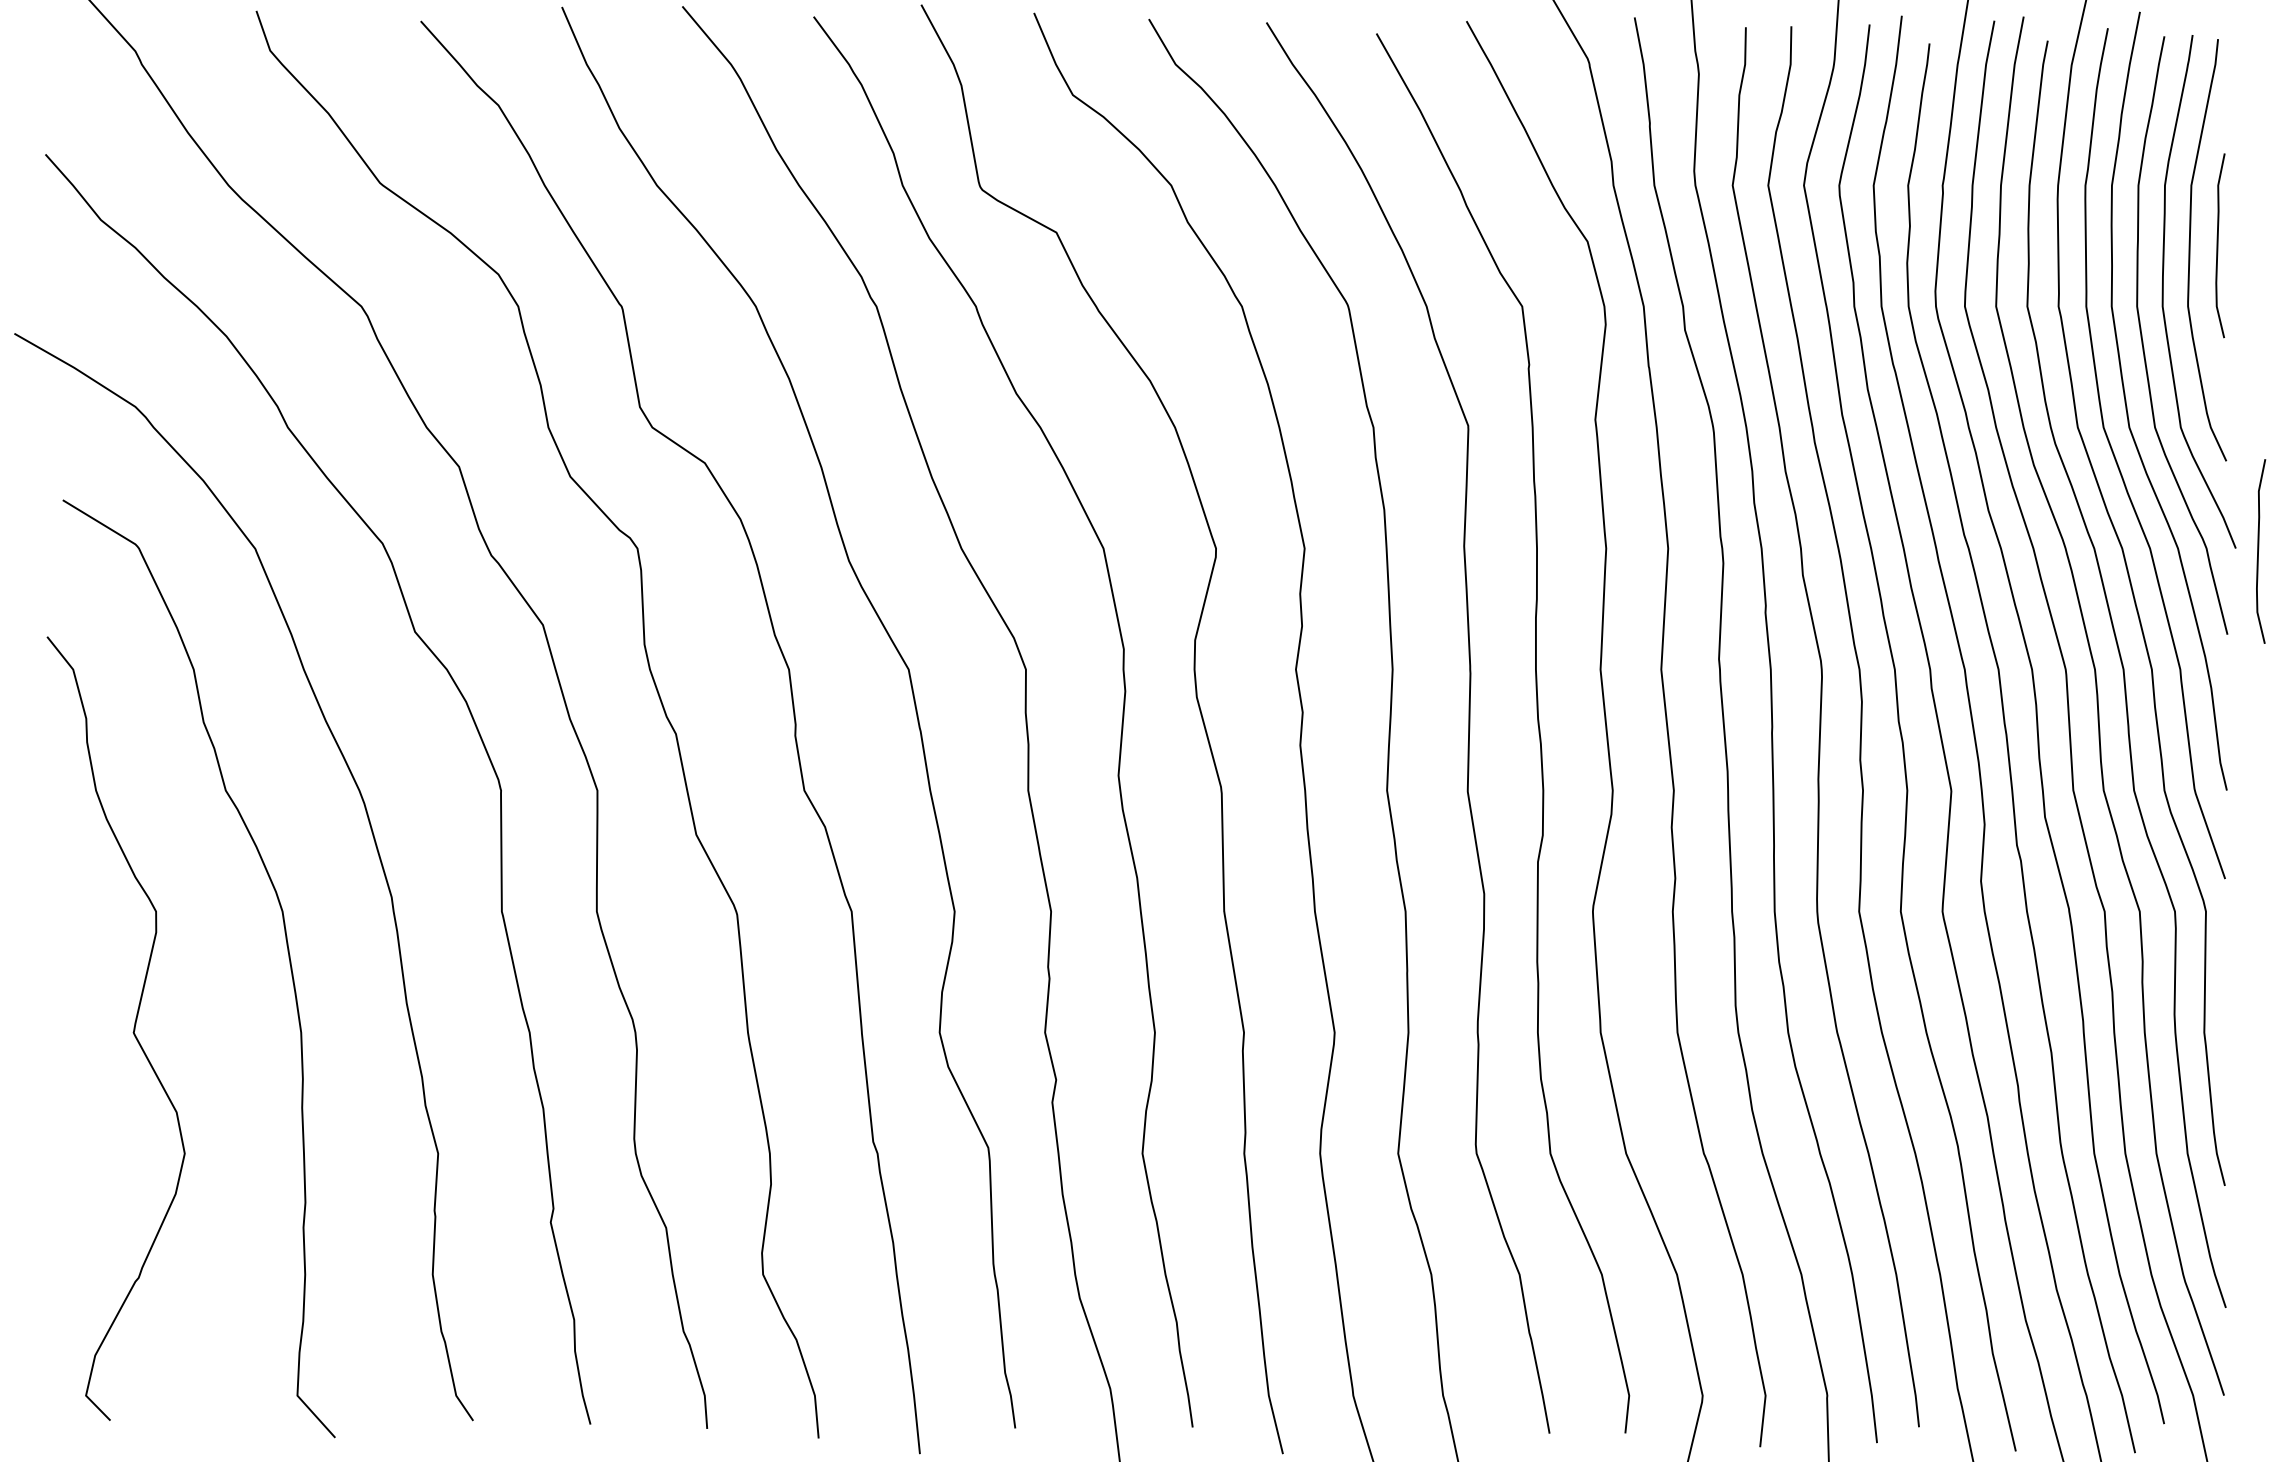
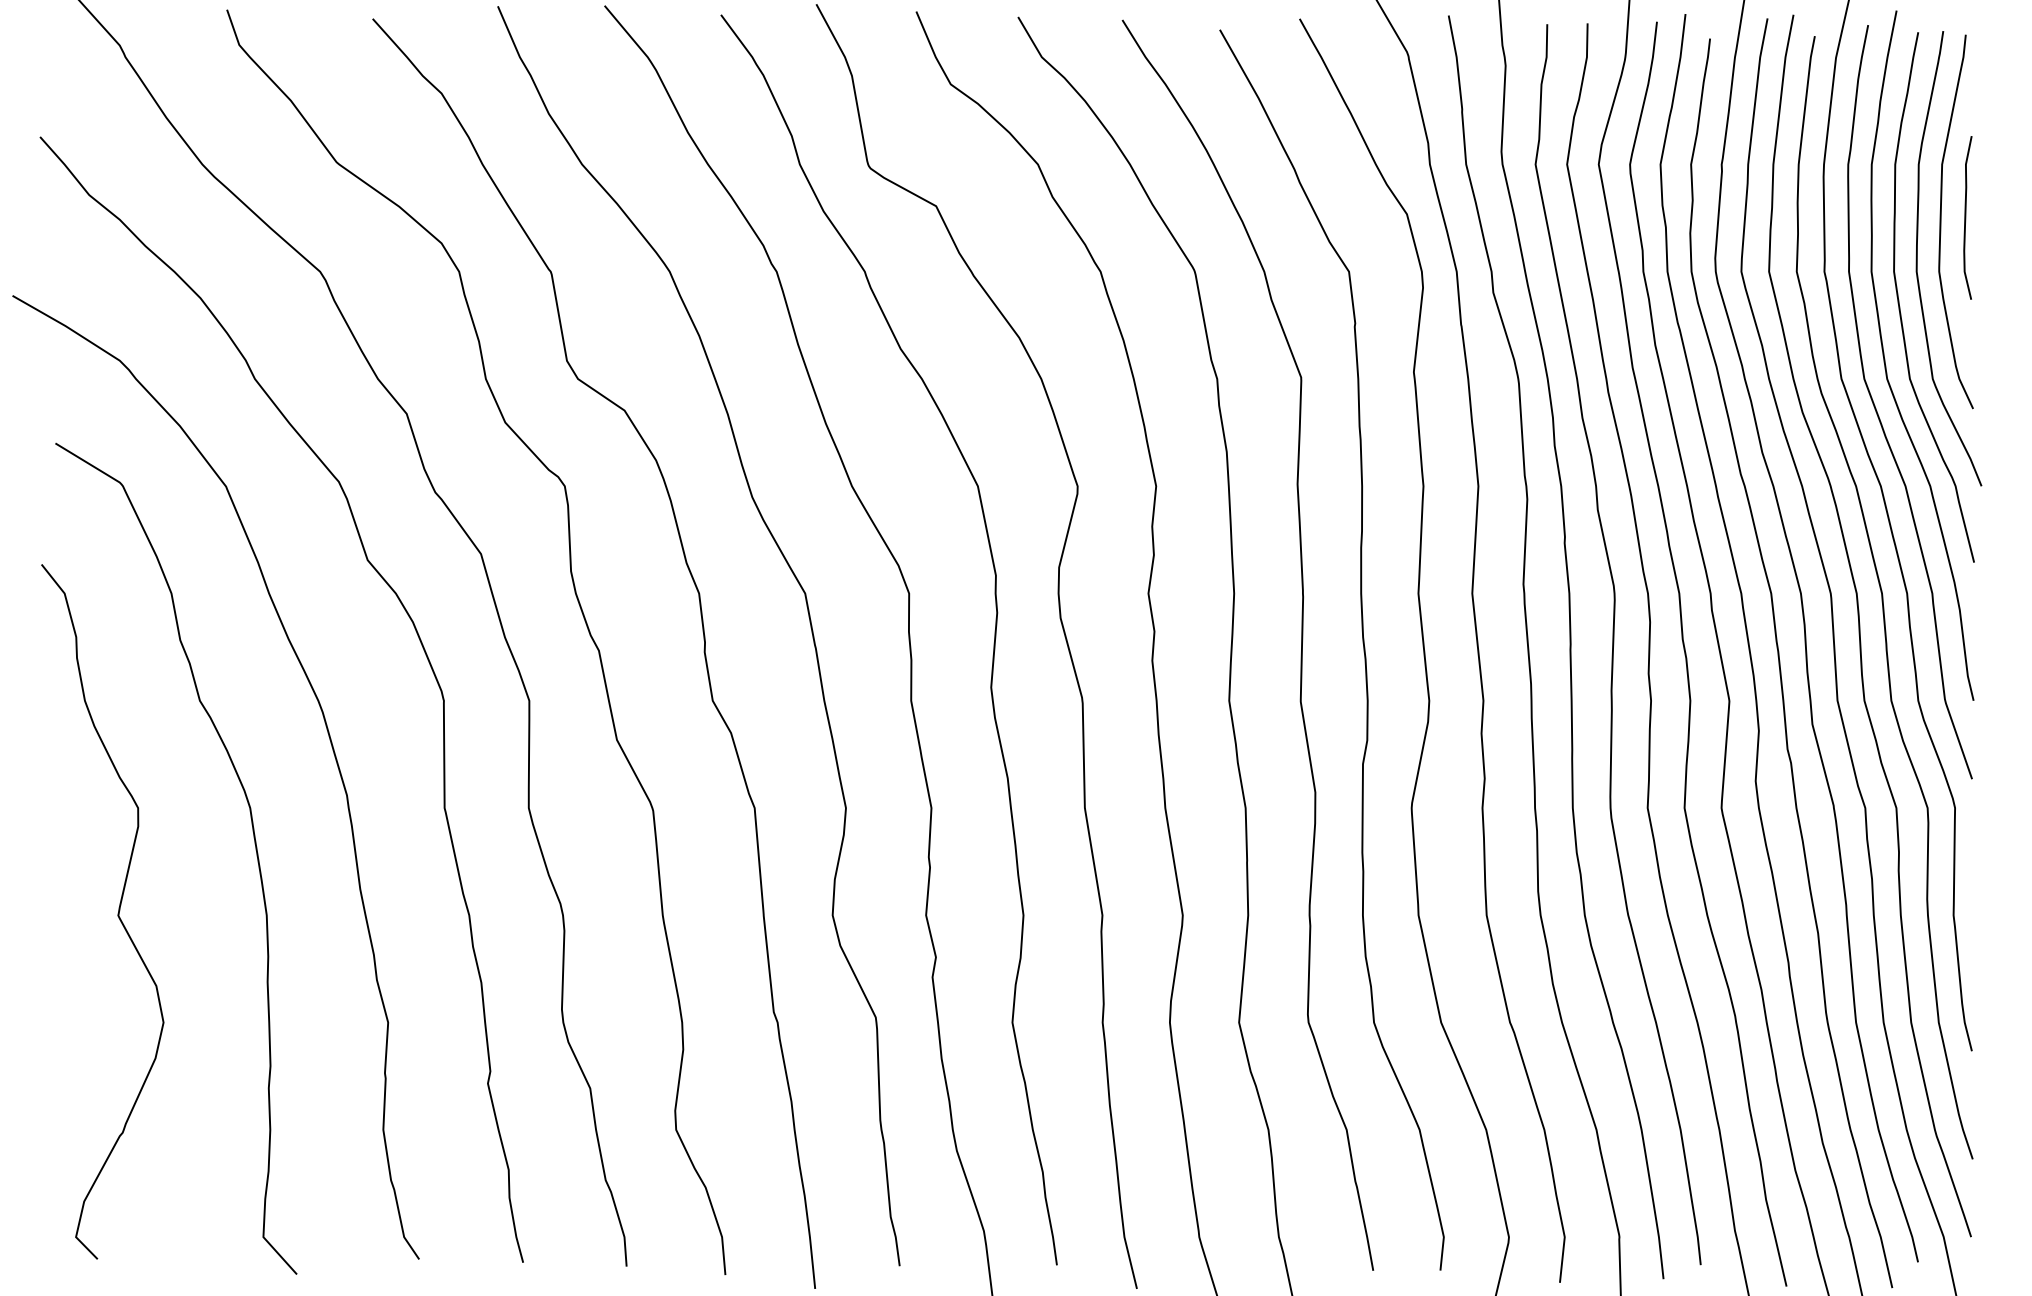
curve: (2259, 551) -> (2002, 488), removed

